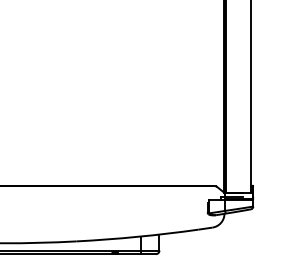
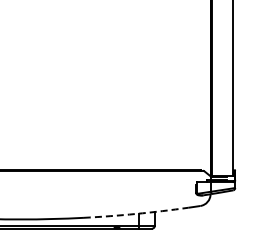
arc: (137, 236) -> (136, 213), solid -> dashed

